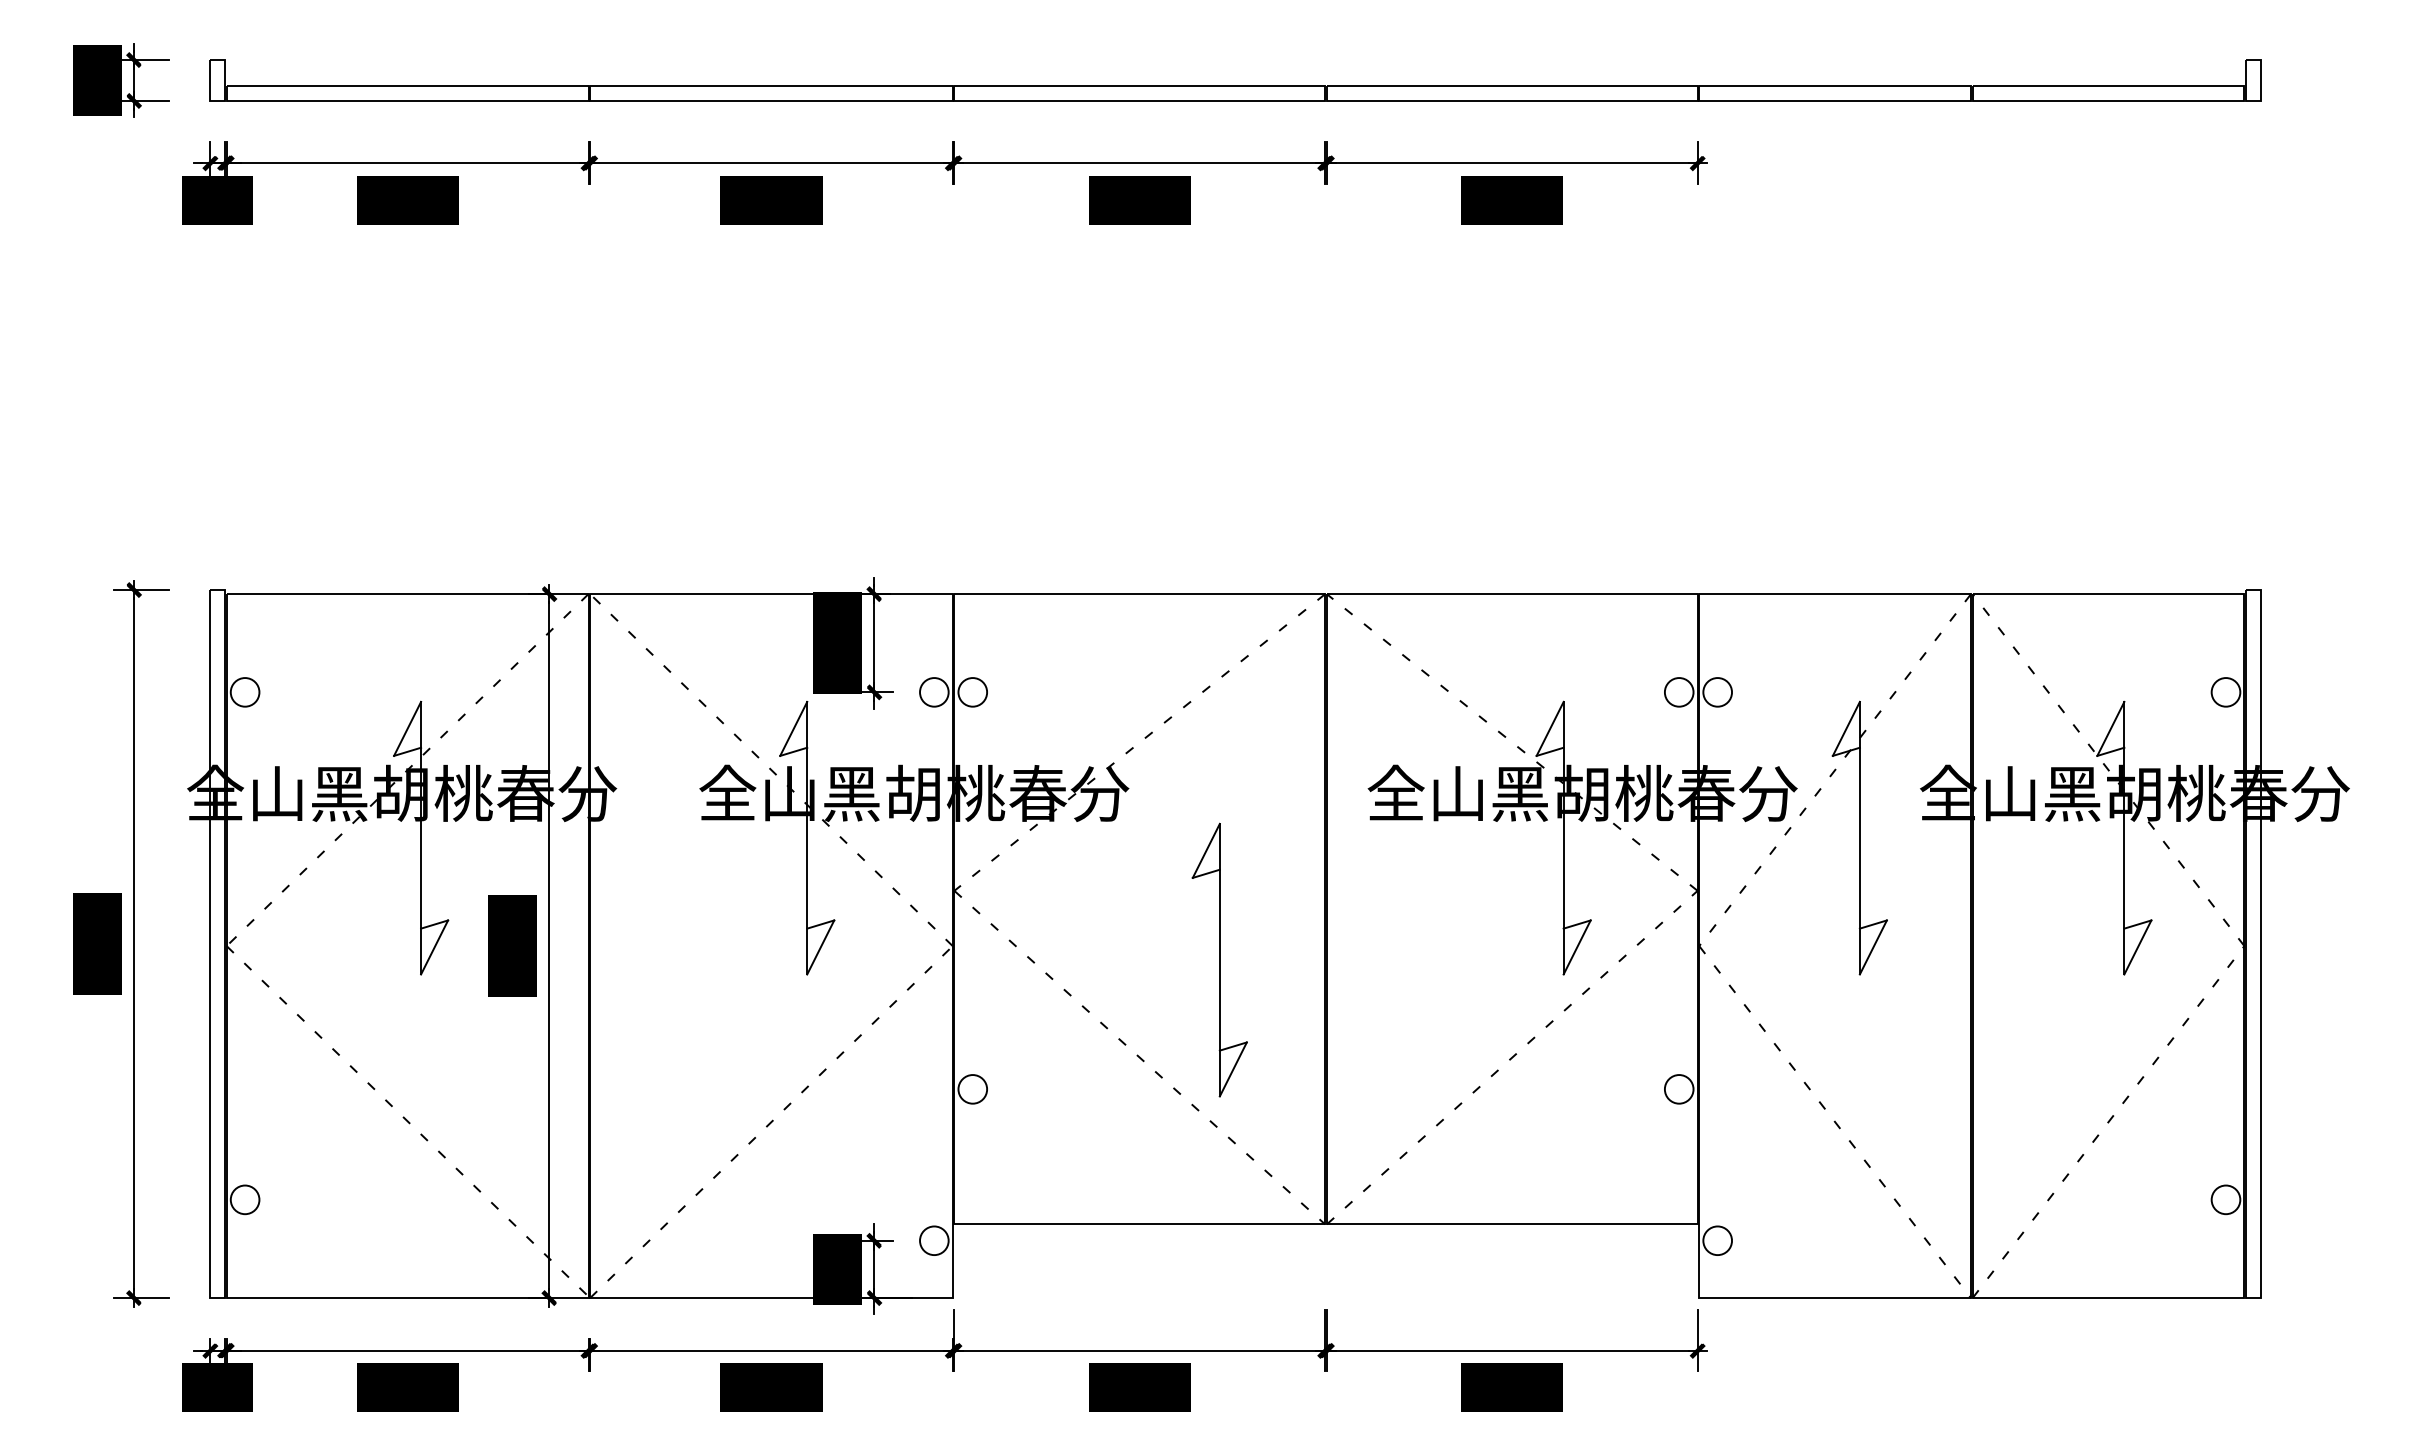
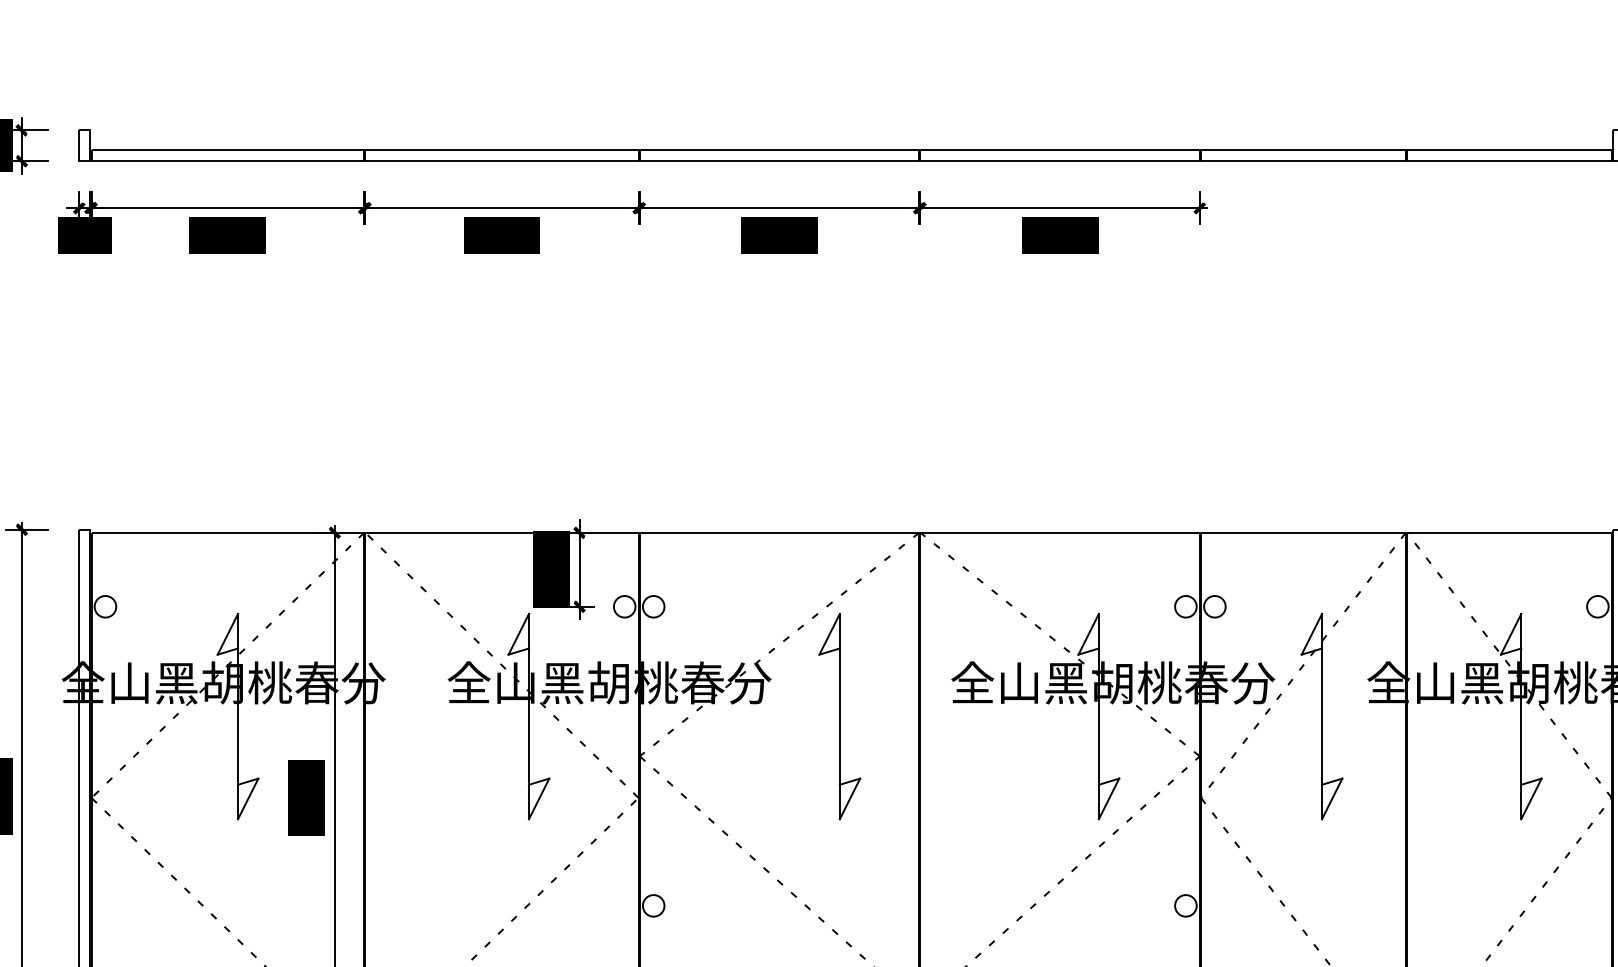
part: (1219, 959) -> (839, 716), moved

